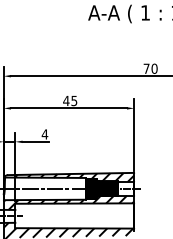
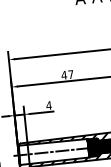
text: (74, 101) -> (71, 75), 45 -> 47

